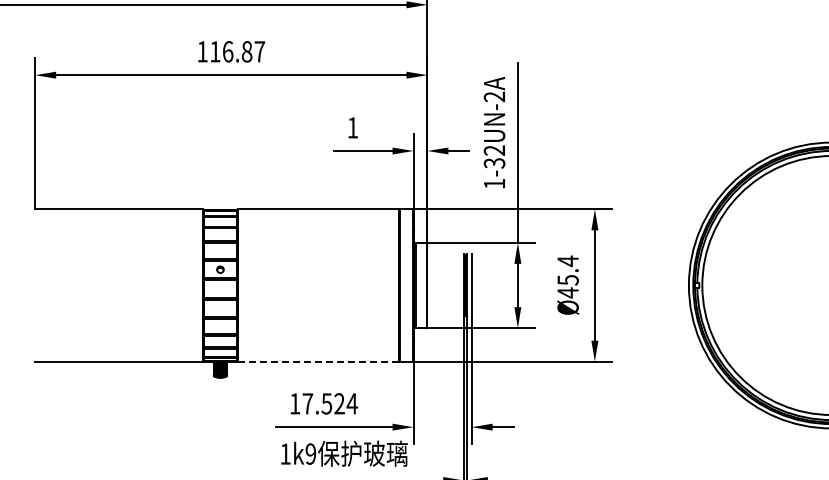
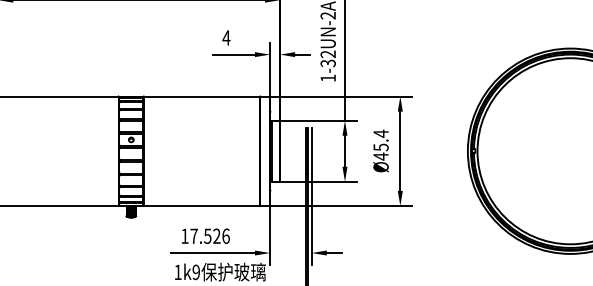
text: (352, 127) -> (226, 37), 1 -> 4
line: (318, 361) -> (201, 205), dashed -> solid
text: (351, 403) -> (225, 236), 17.524 -> 17.526

